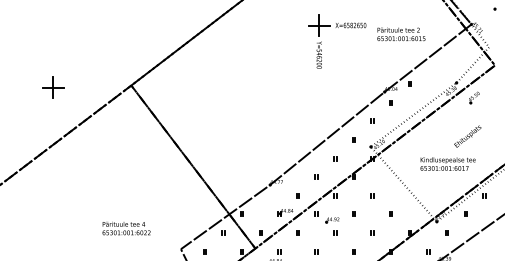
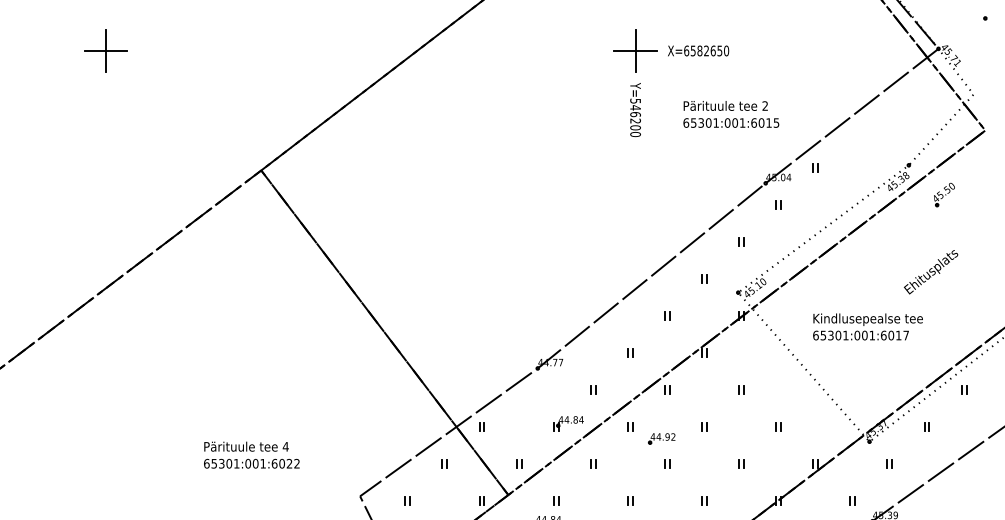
text: (401, 34) -> (731, 114), moved
part: (53, 87) -> (106, 50), moved
text: (447, 163) -> (866, 325), moved

